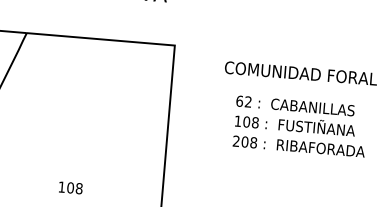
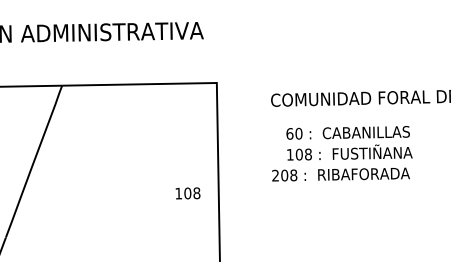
text: (247, 101) -> (298, 133), 62 -> 60
text: (298, 146) -> (340, 174), moved
text: (70, 187) -> (187, 193), moved

